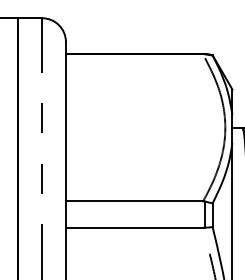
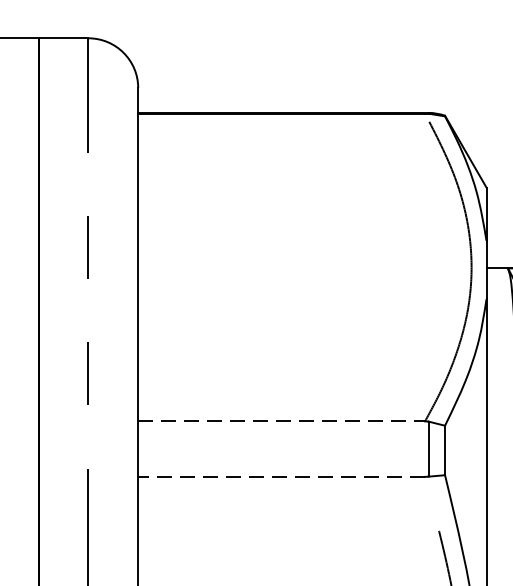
line: (134, 201) -> (281, 421), solid -> dashed
line: (134, 227) -> (281, 476), solid -> dashed

